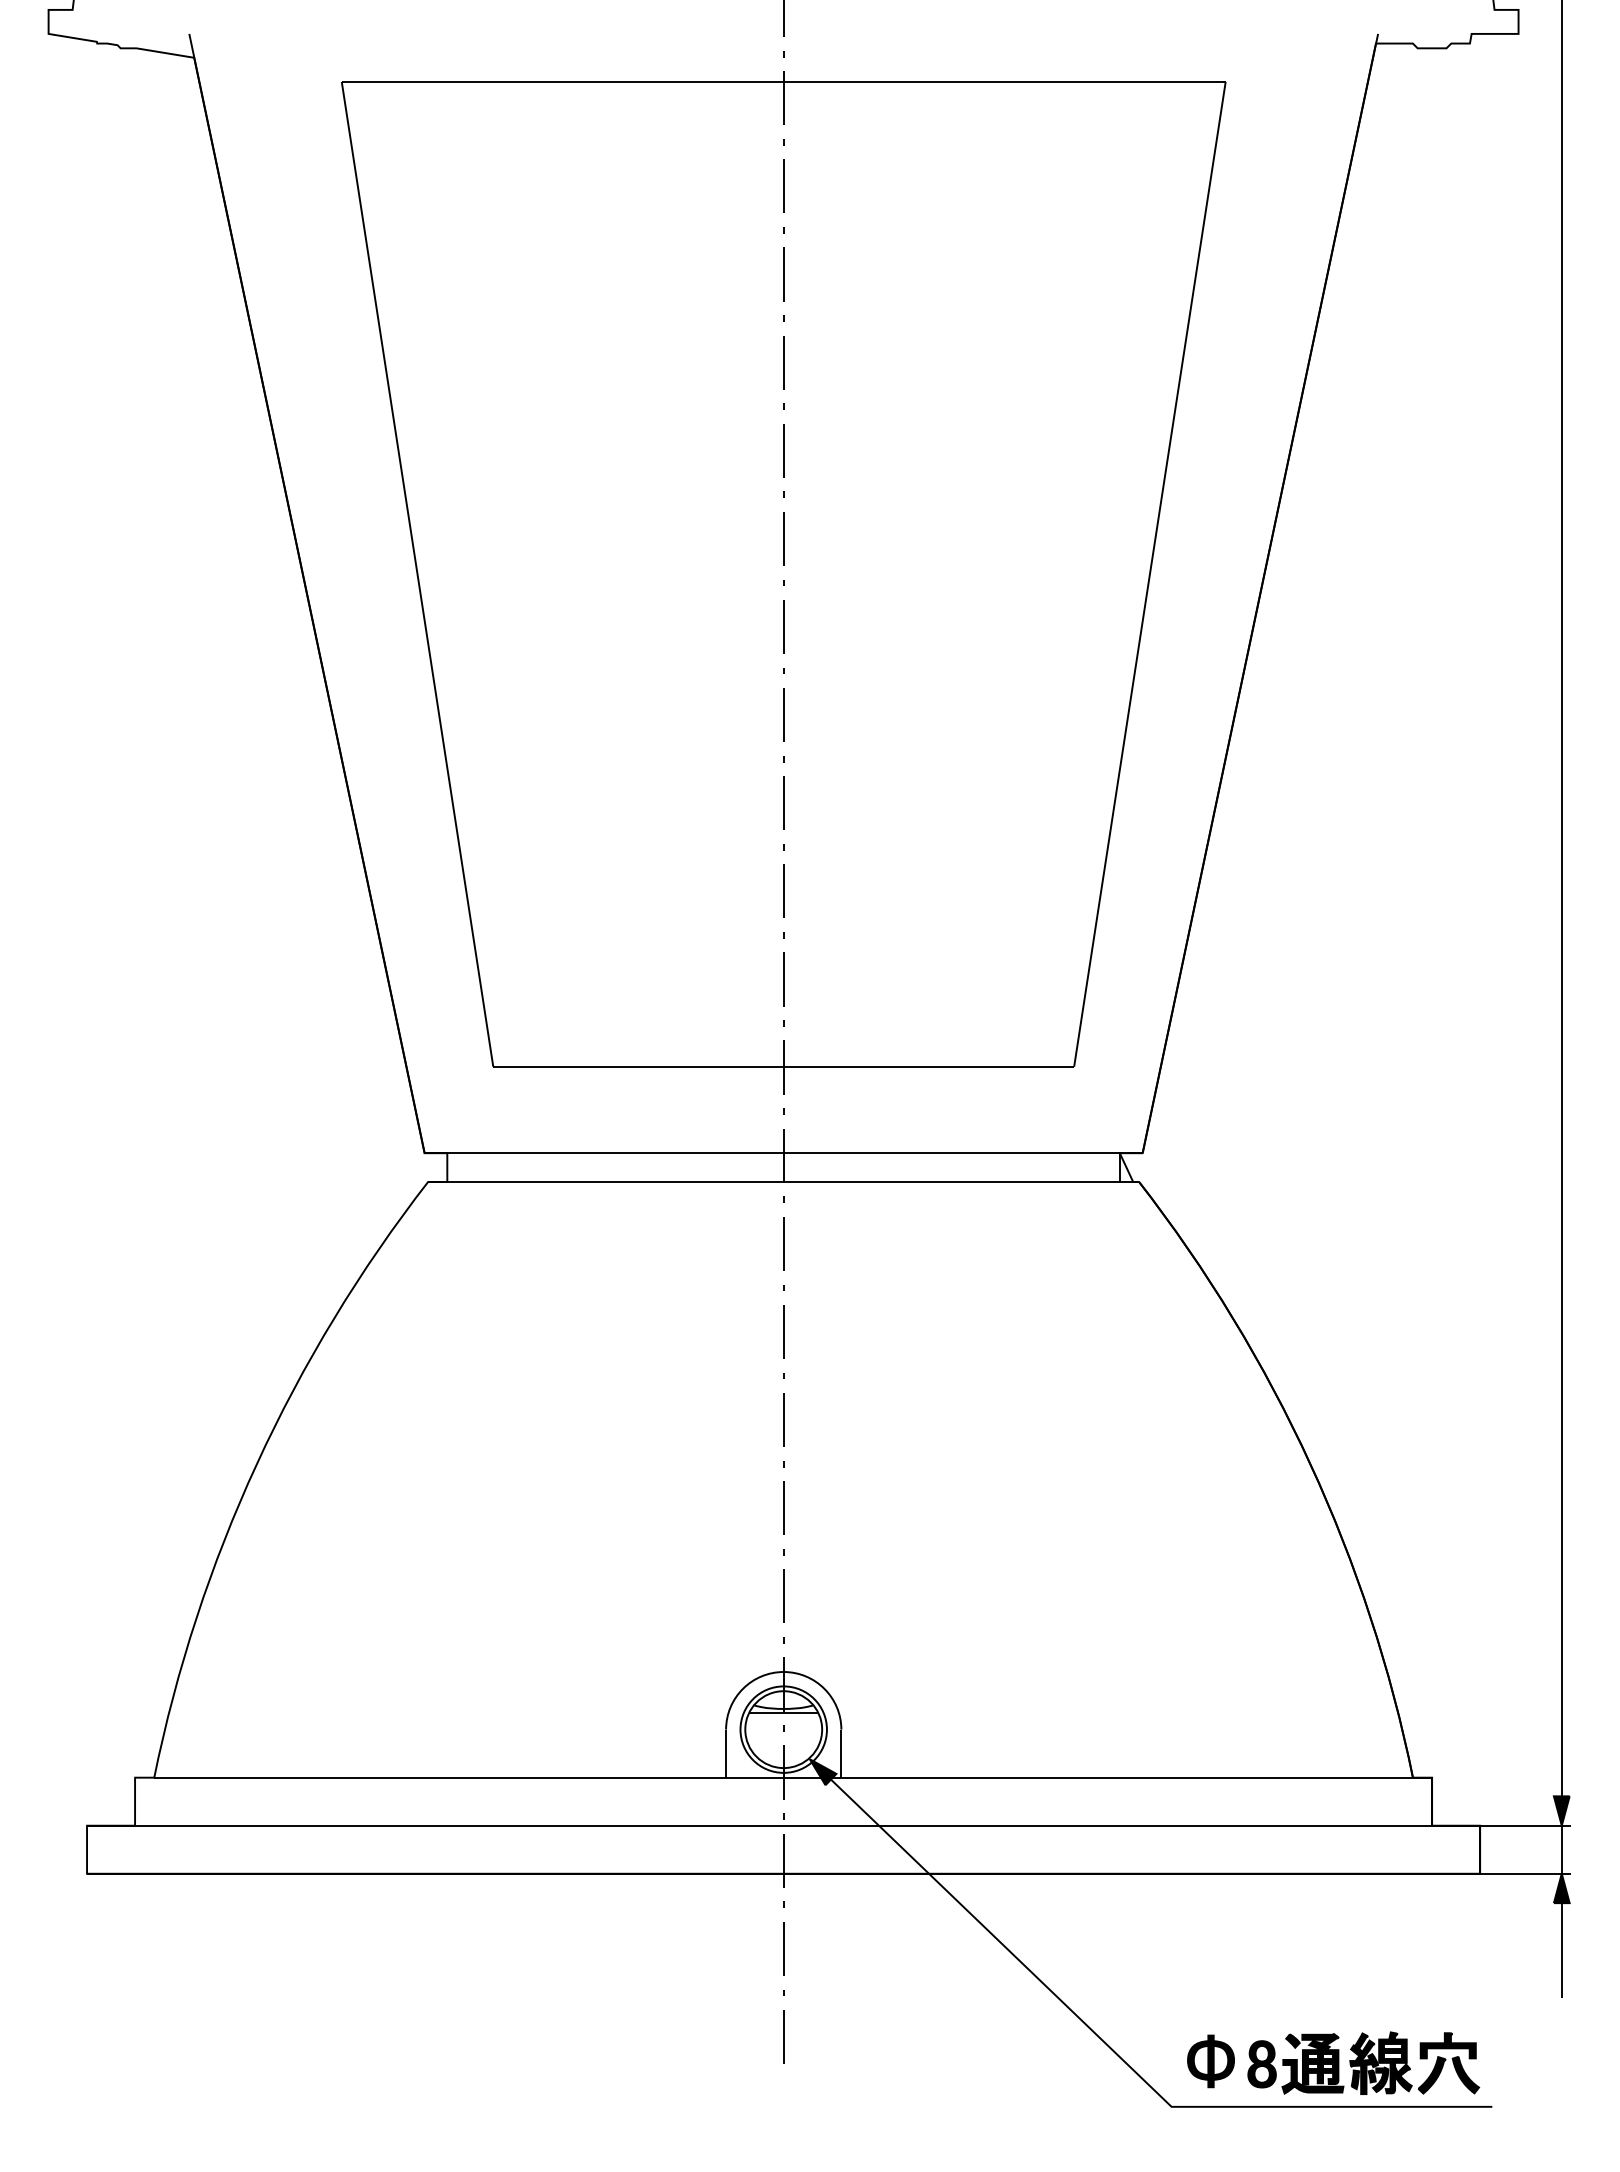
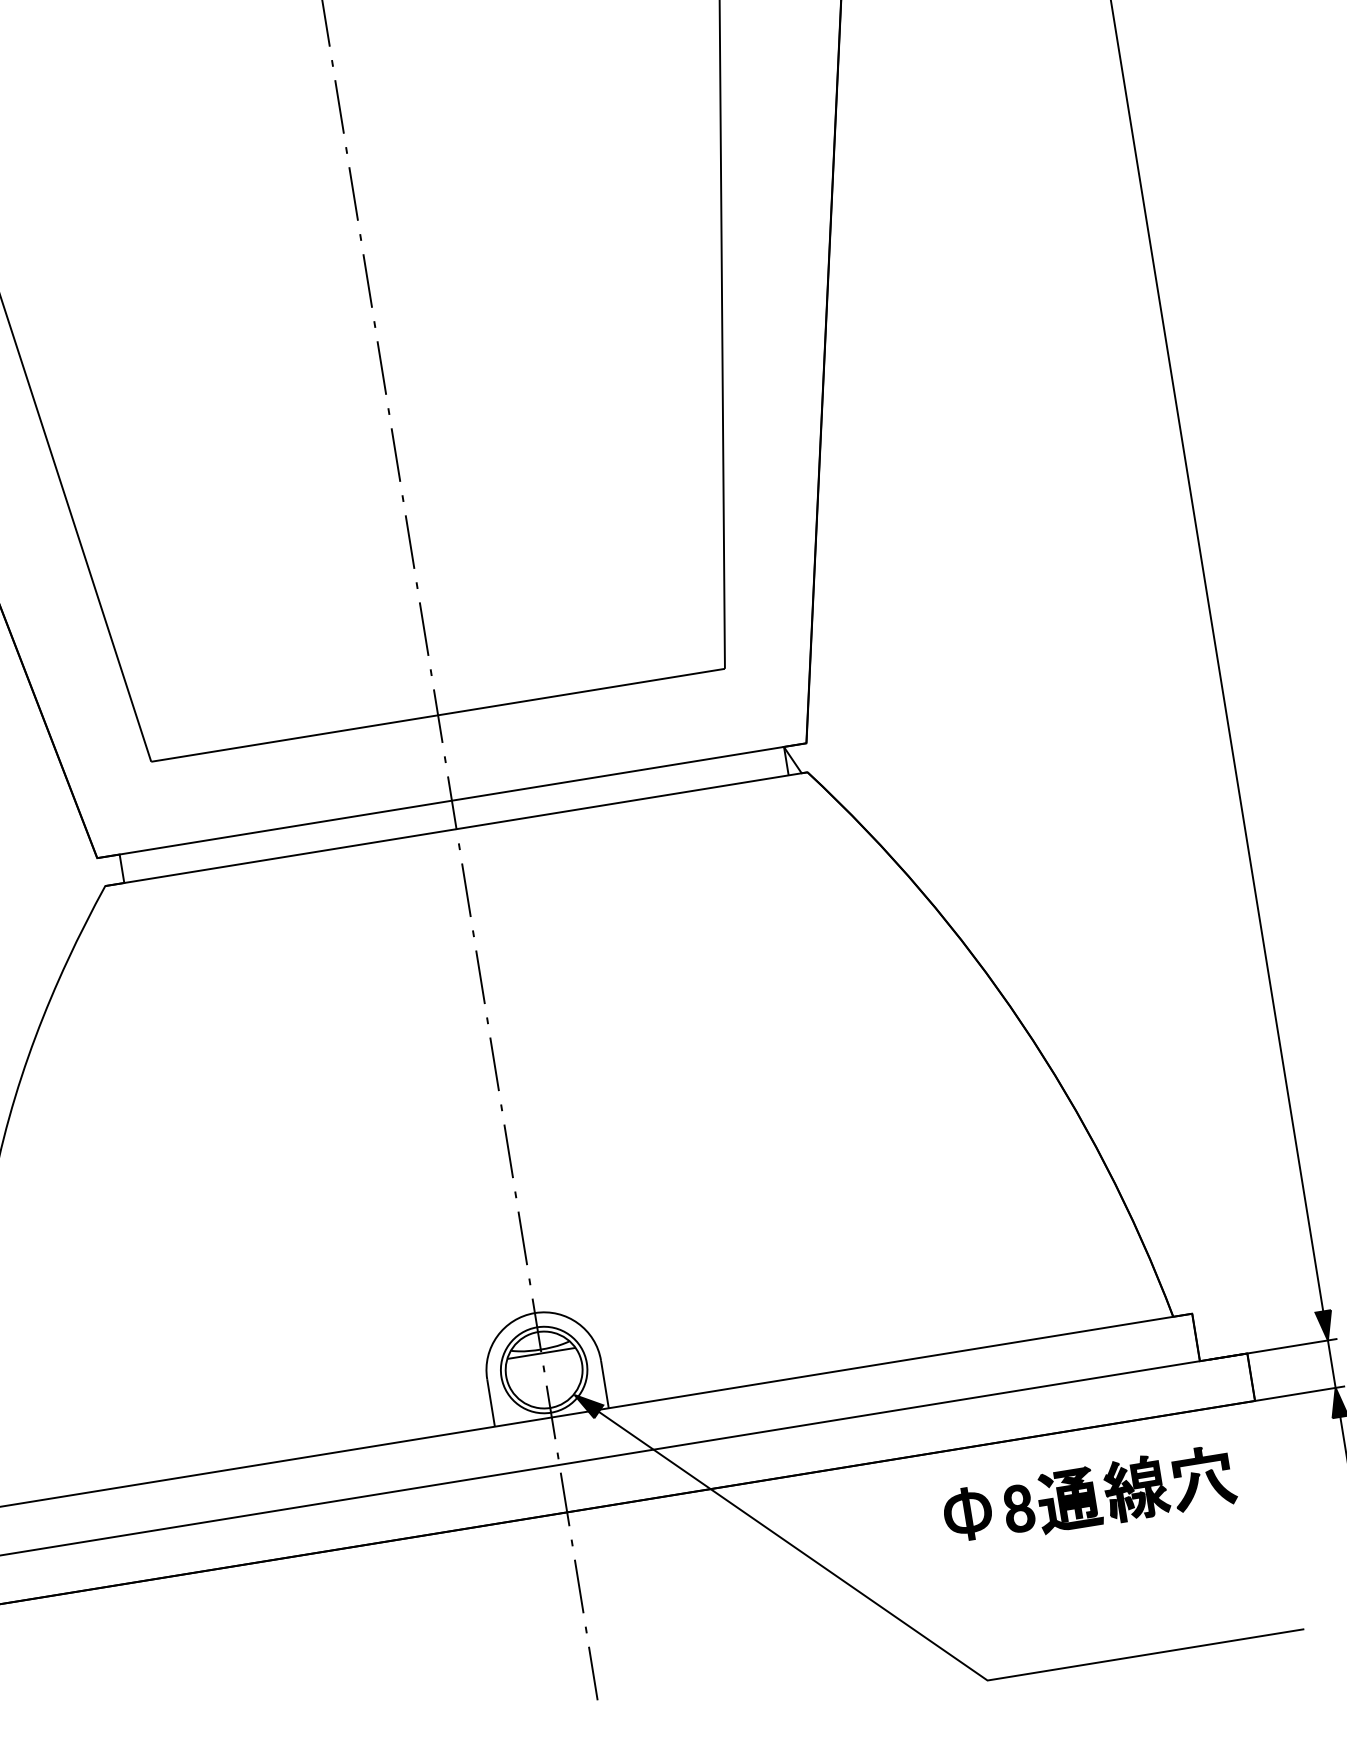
part: (1333, 2062) -> (1089, 1495), moved

